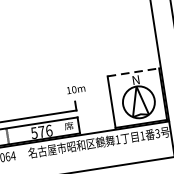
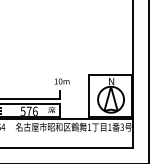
line: (133, 71) -> (110, 74), dashed -> solid

